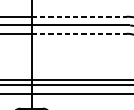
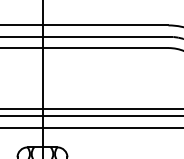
line: (79, 16) -> (105, 25), dashed -> solid
line: (79, 34) -> (105, 48), dashed -> solid

